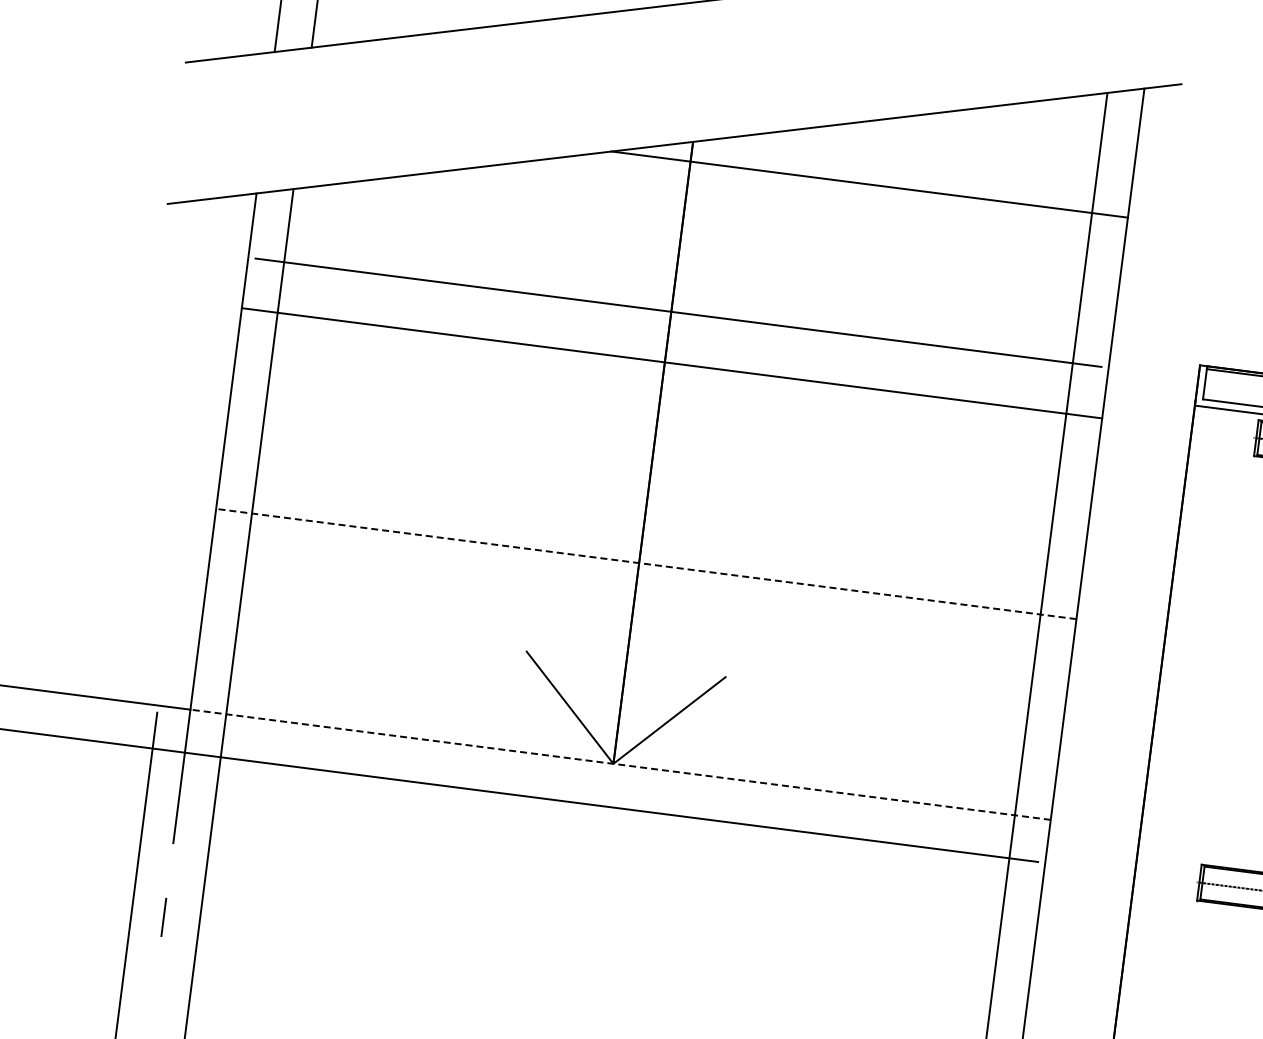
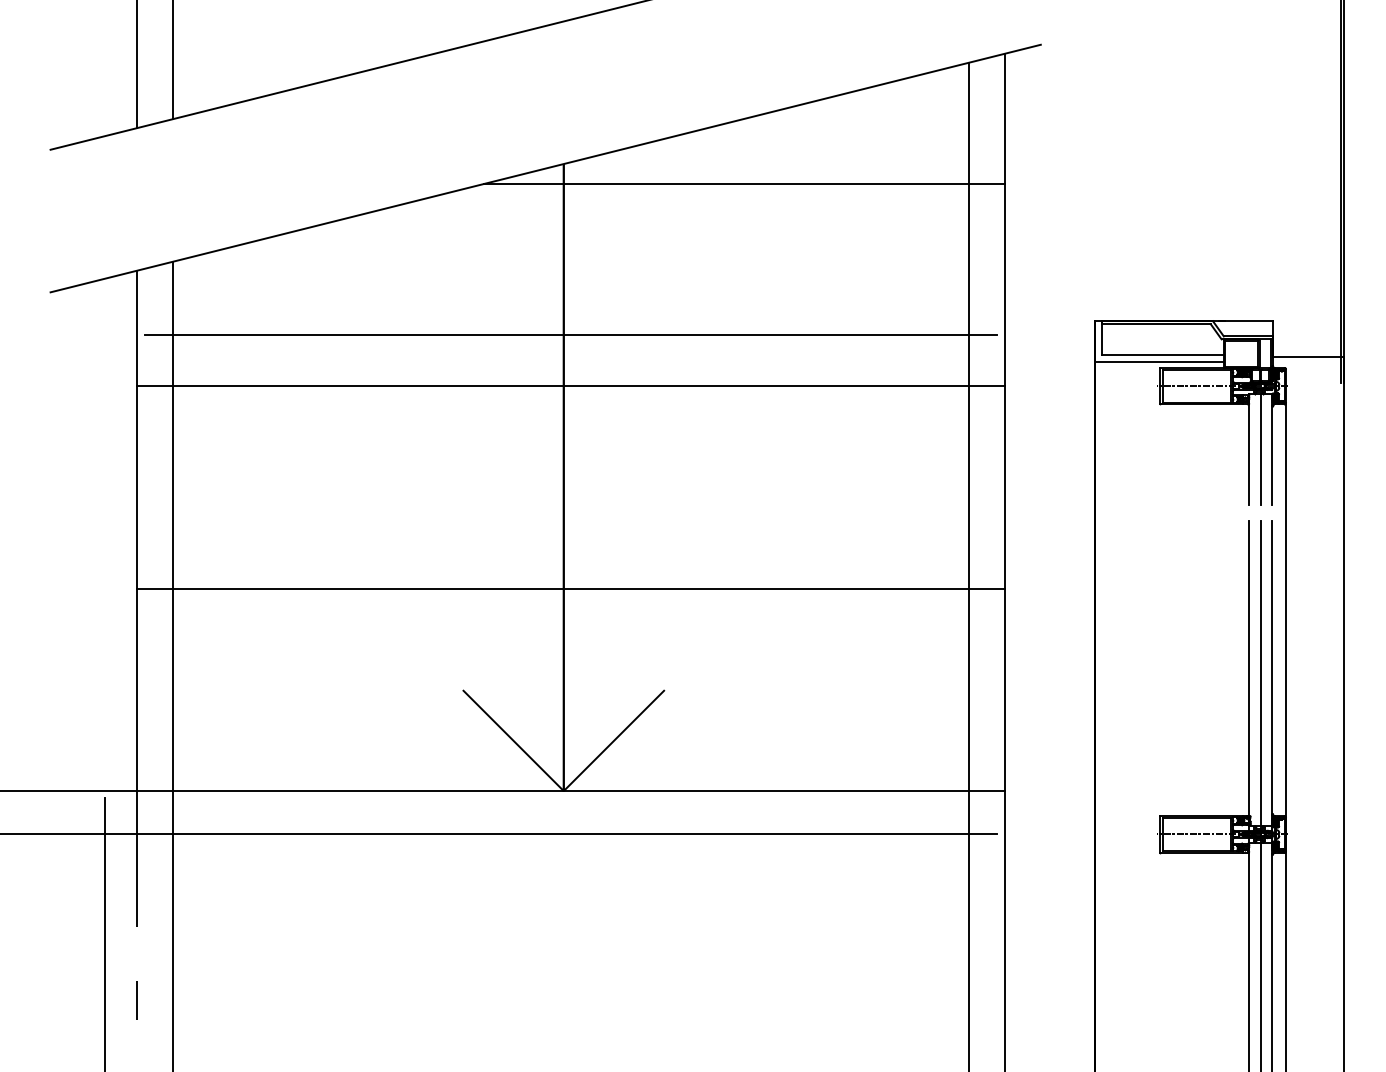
line: (646, 563) -> (571, 588), dashed -> solid
line: (621, 765) -> (571, 791), dashed -> solid

